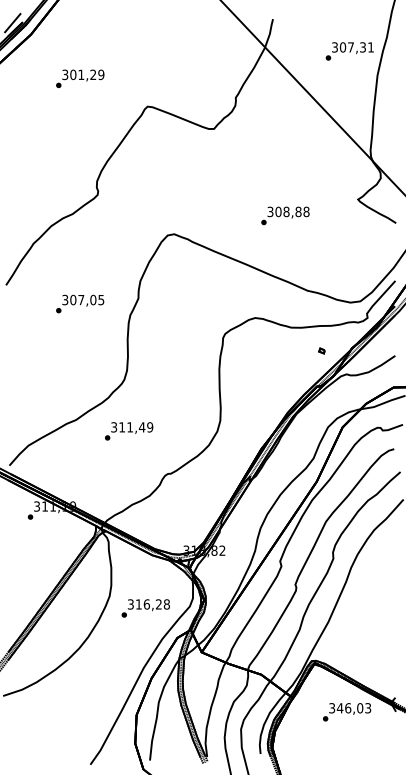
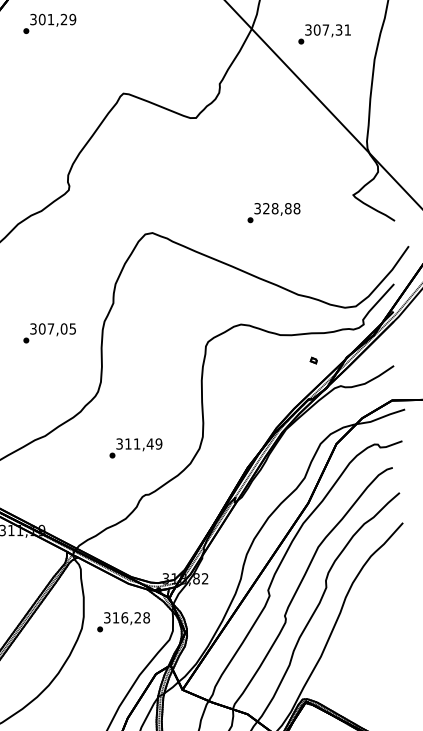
text: (349, 51) -> (324, 34), moved
text: (80, 78) -> (50, 23), moved
text: (278, 211) -> (266, 208), 308,88 -> 328,88
text: (80, 303) -> (50, 332), moved
text: (129, 431) -> (136, 448), moved
text: (145, 608) -> (123, 622), moved

